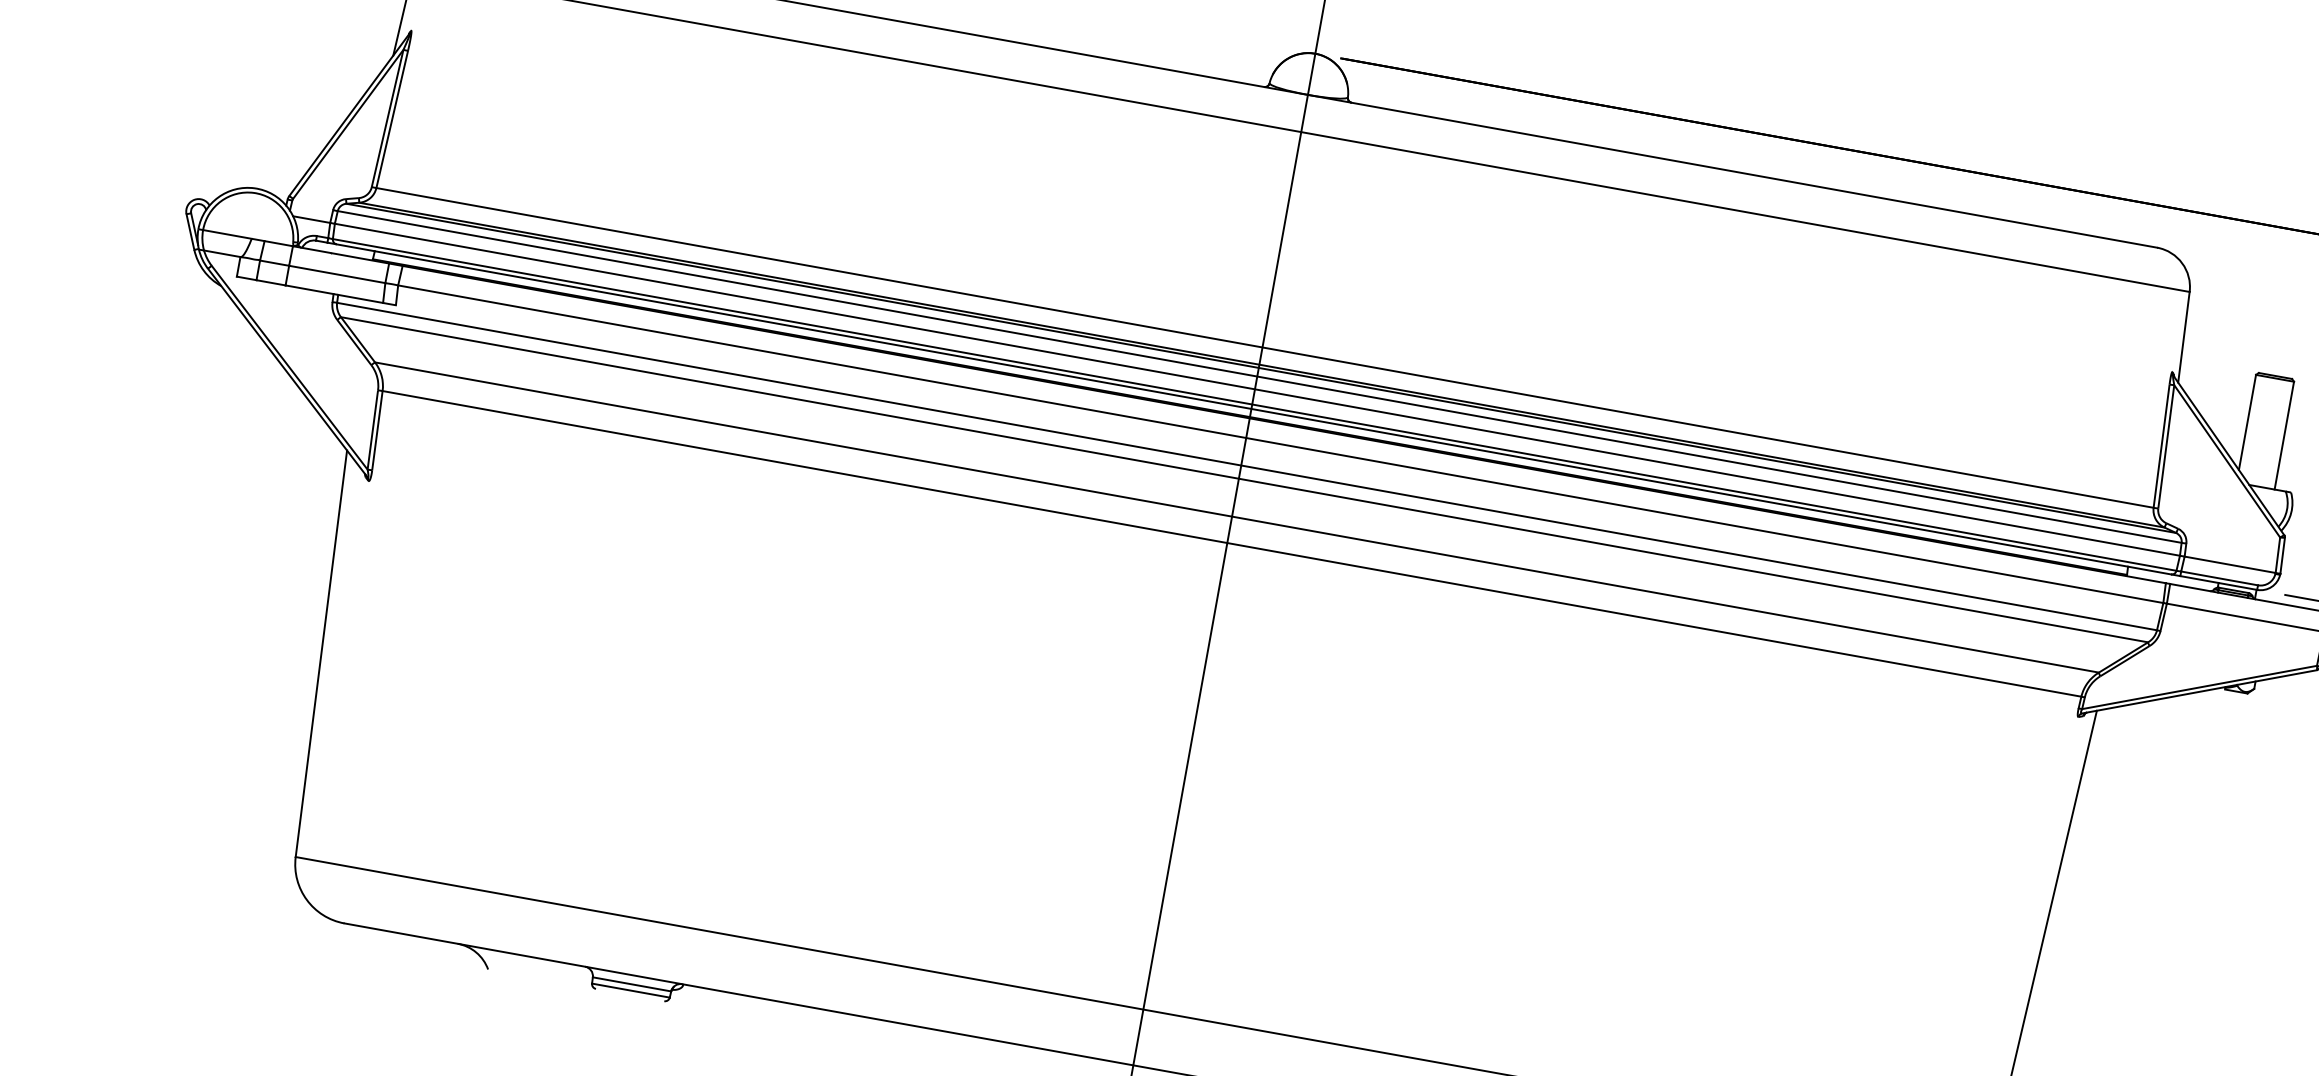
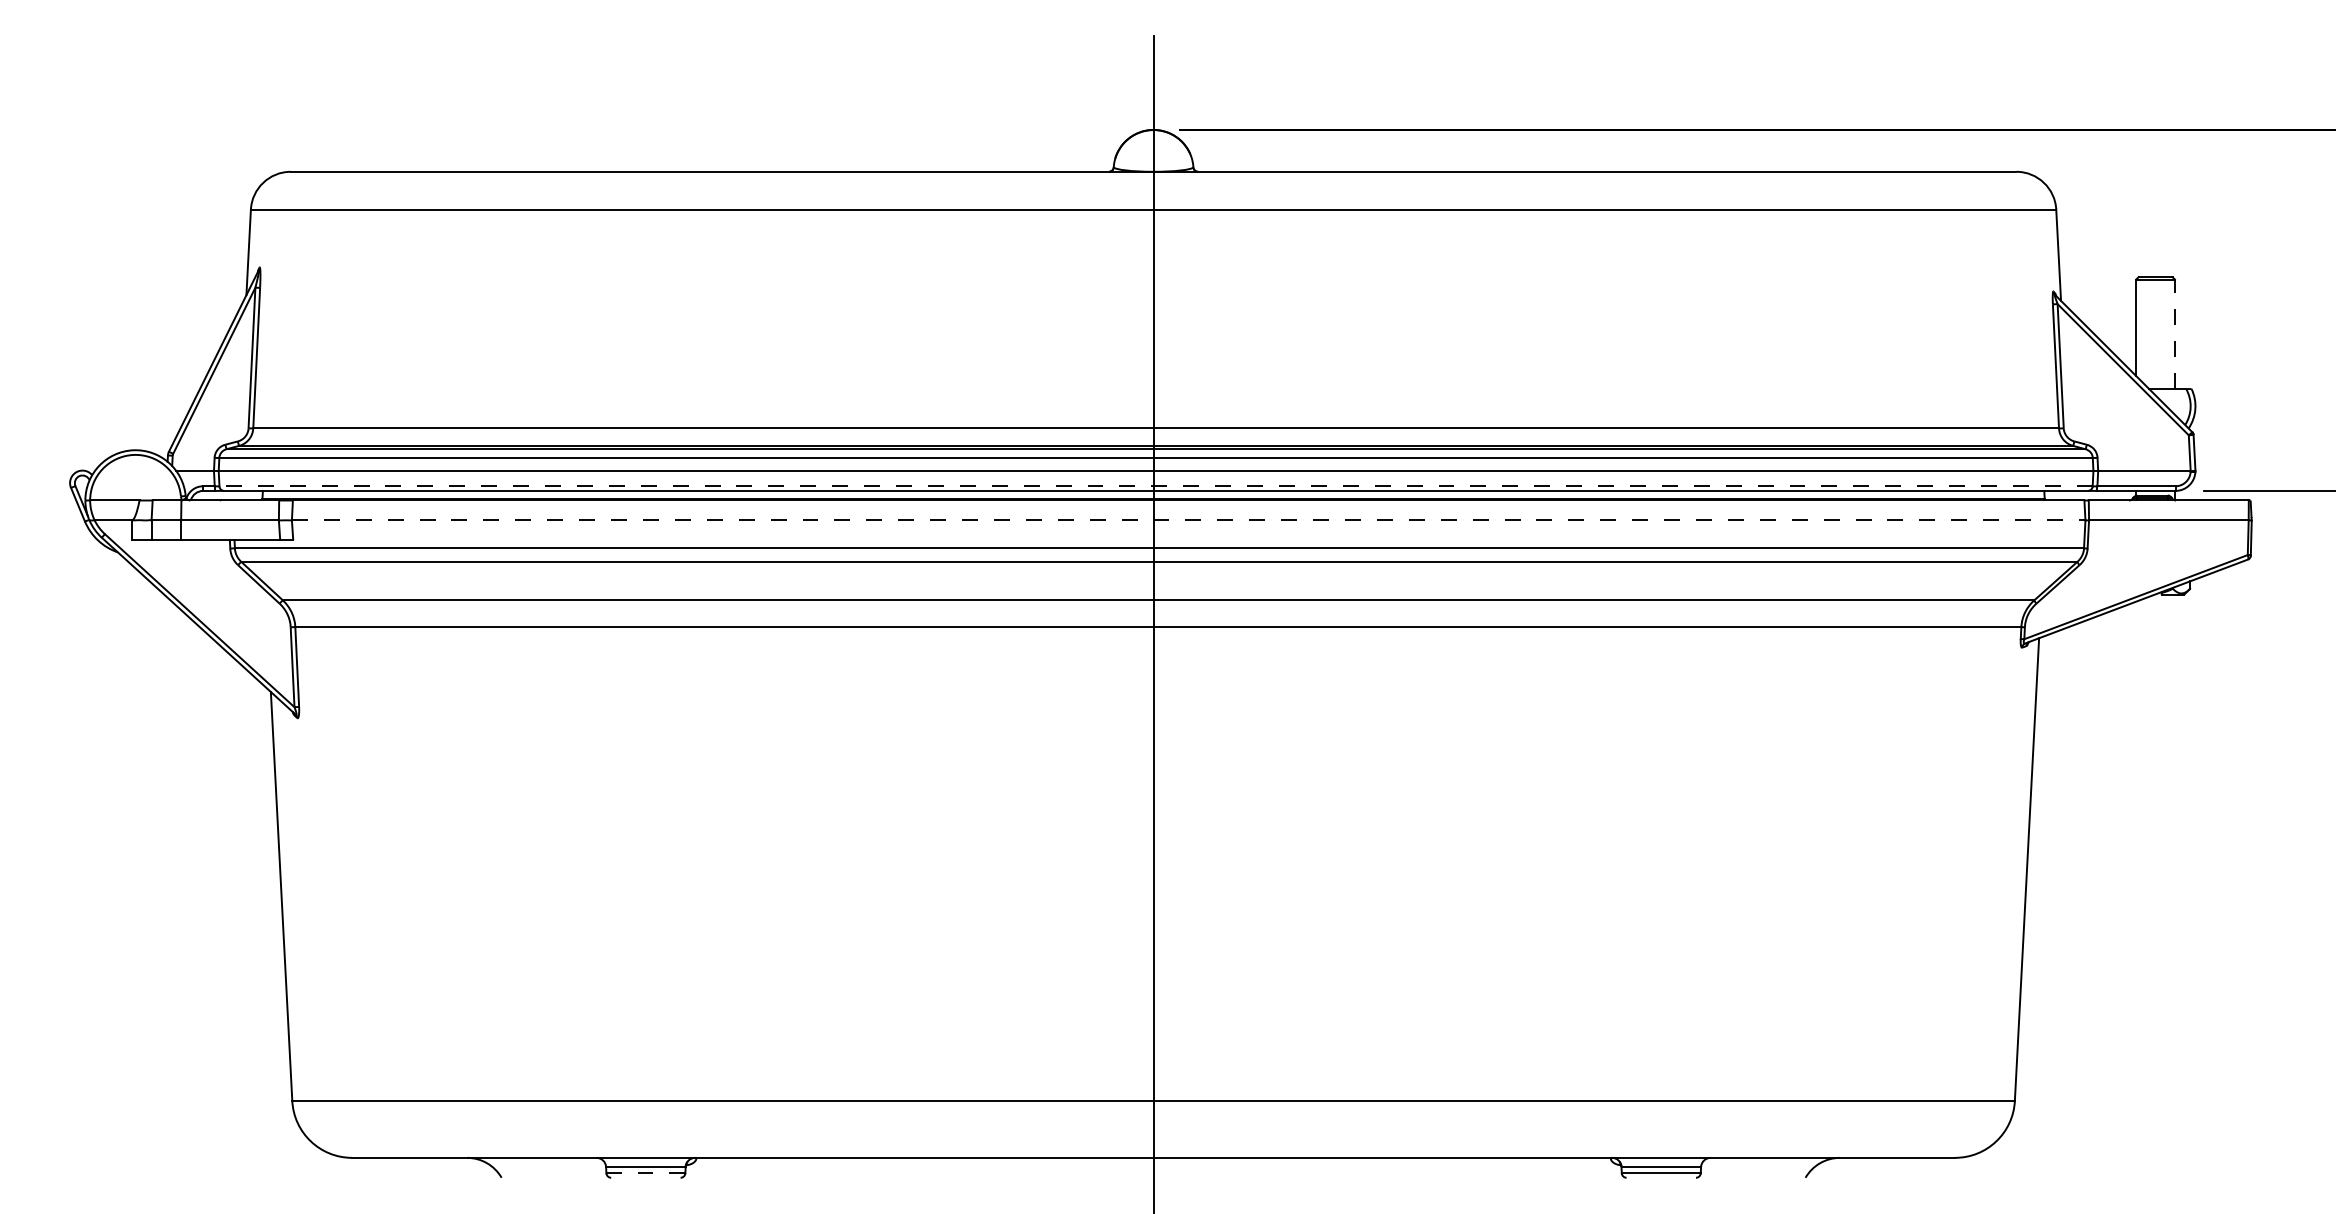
line: (1255, 405) -> (1156, 486), solid -> dashed
line: (2283, 435) -> (2174, 334), solid -> dashed
line: (1280, 444) -> (1188, 520), solid -> dashed
line: (630, 990) -> (645, 1173), solid -> dashed

